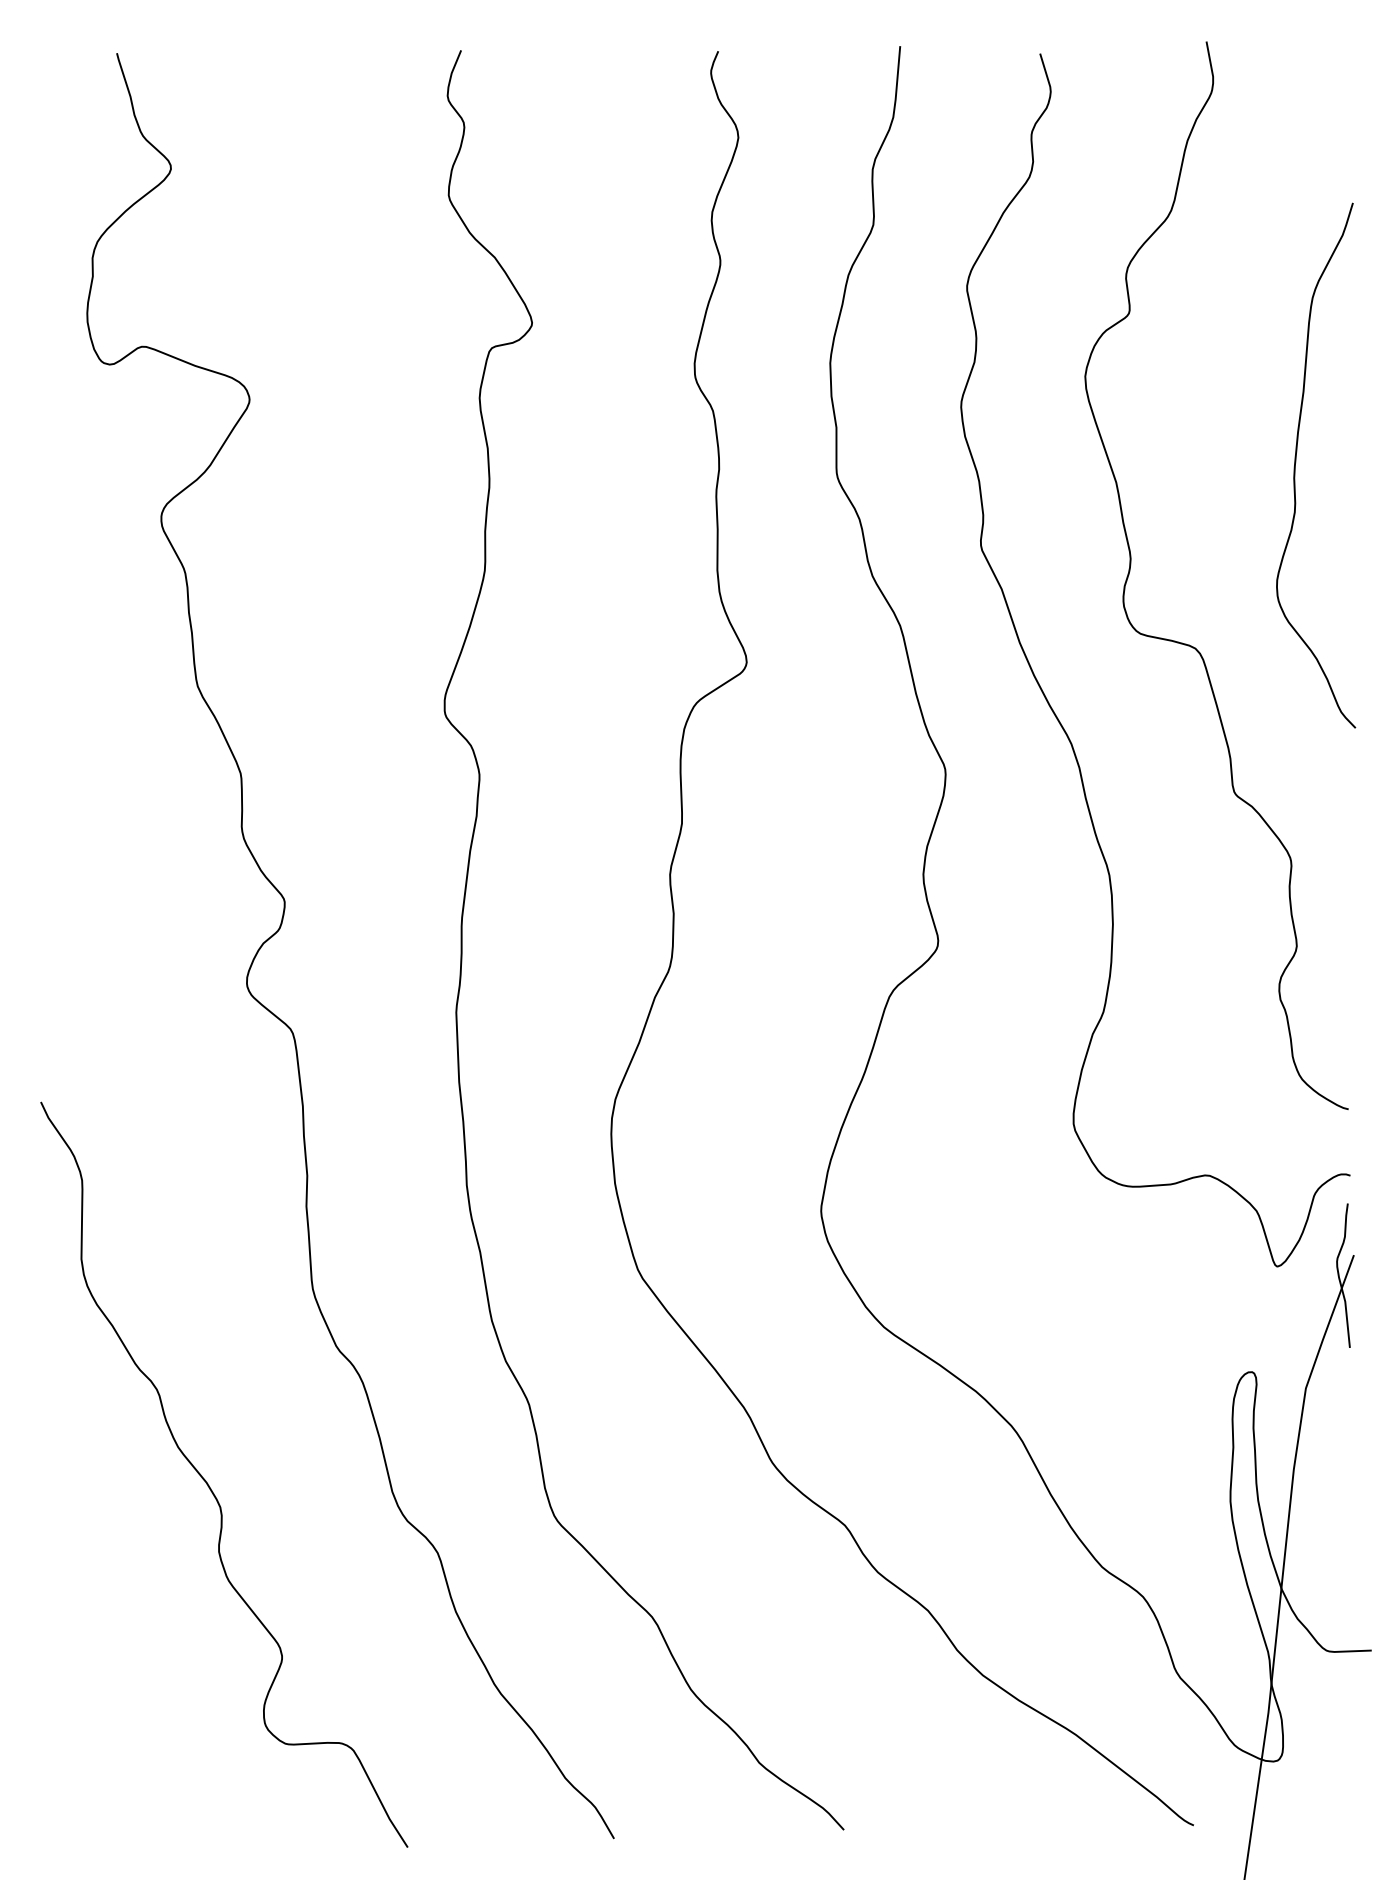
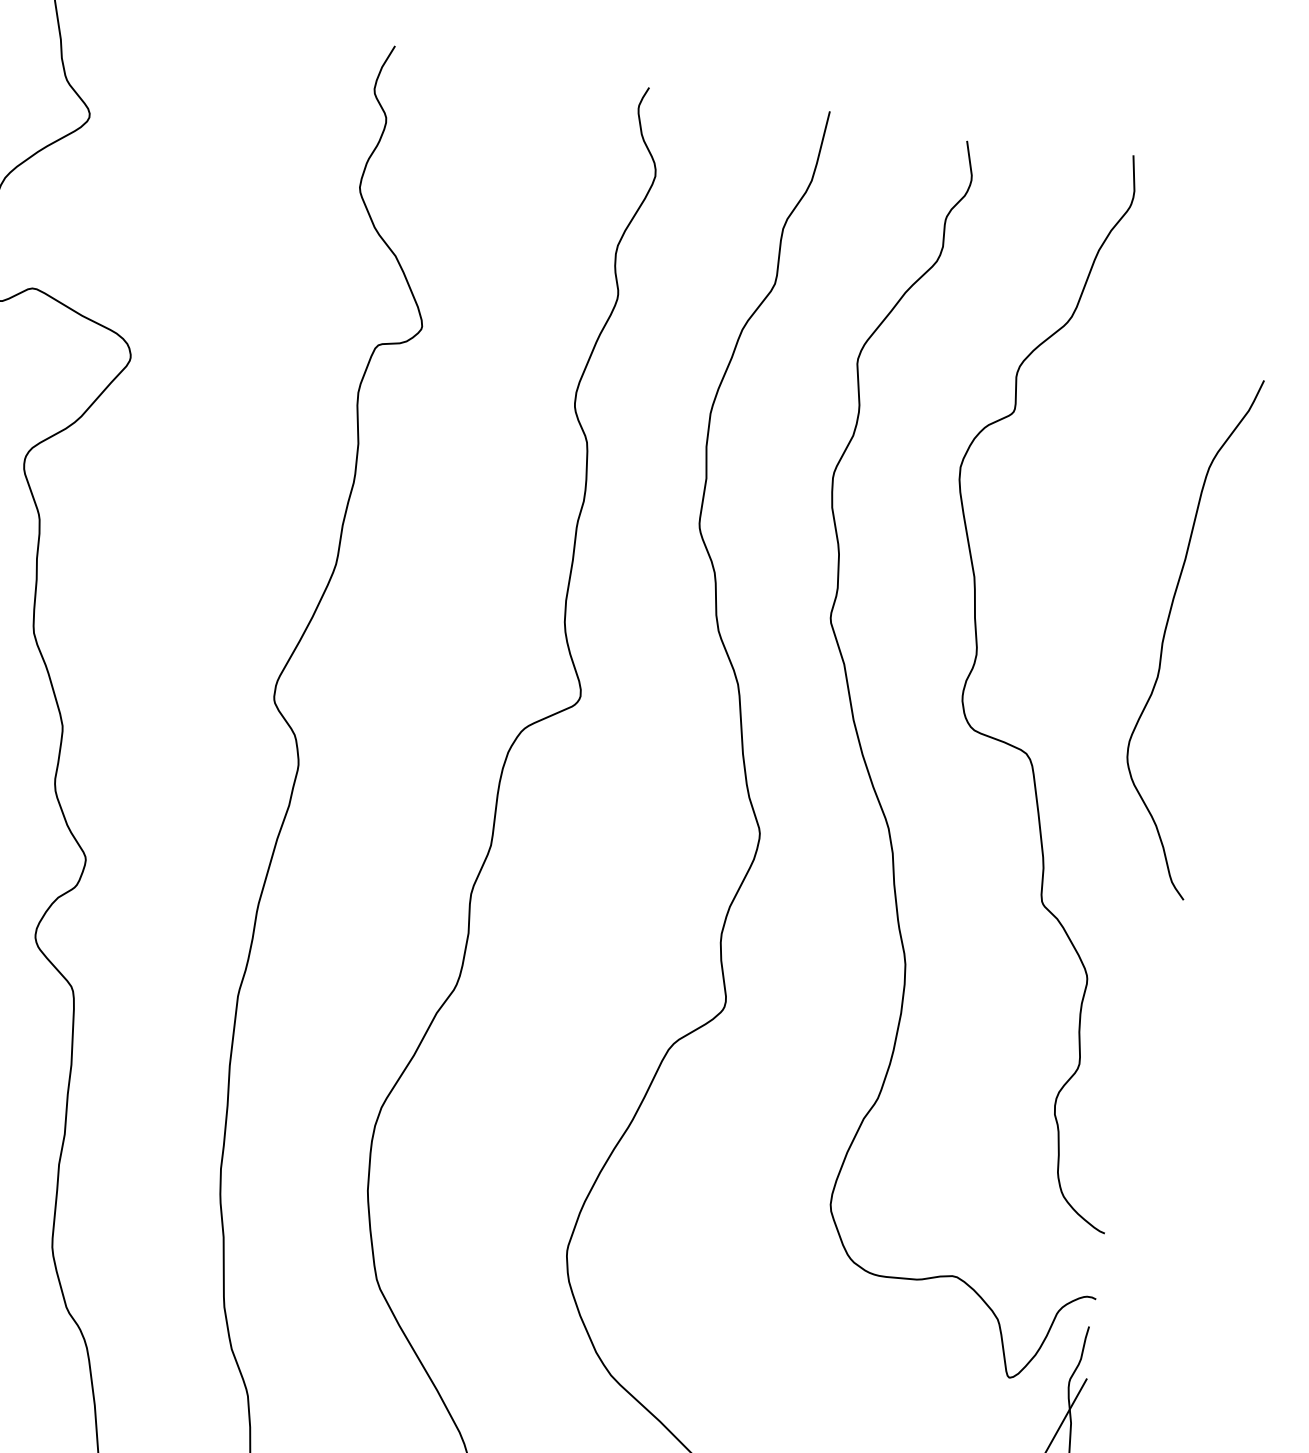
curve: (1296, 462) -> (1167, 628), moved

